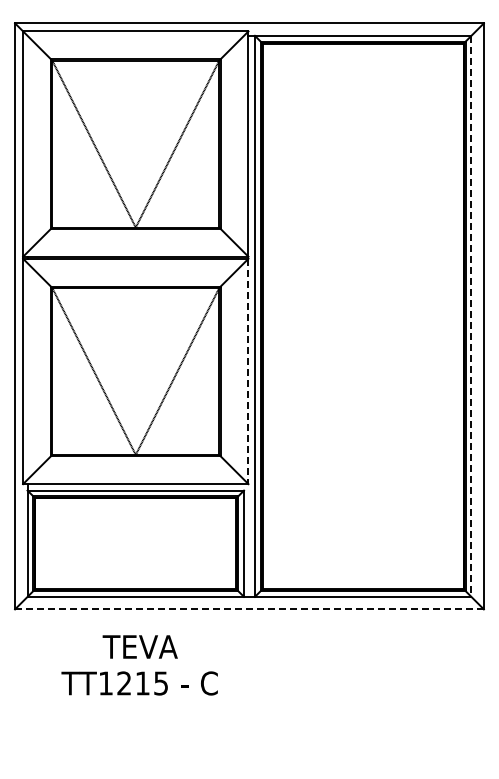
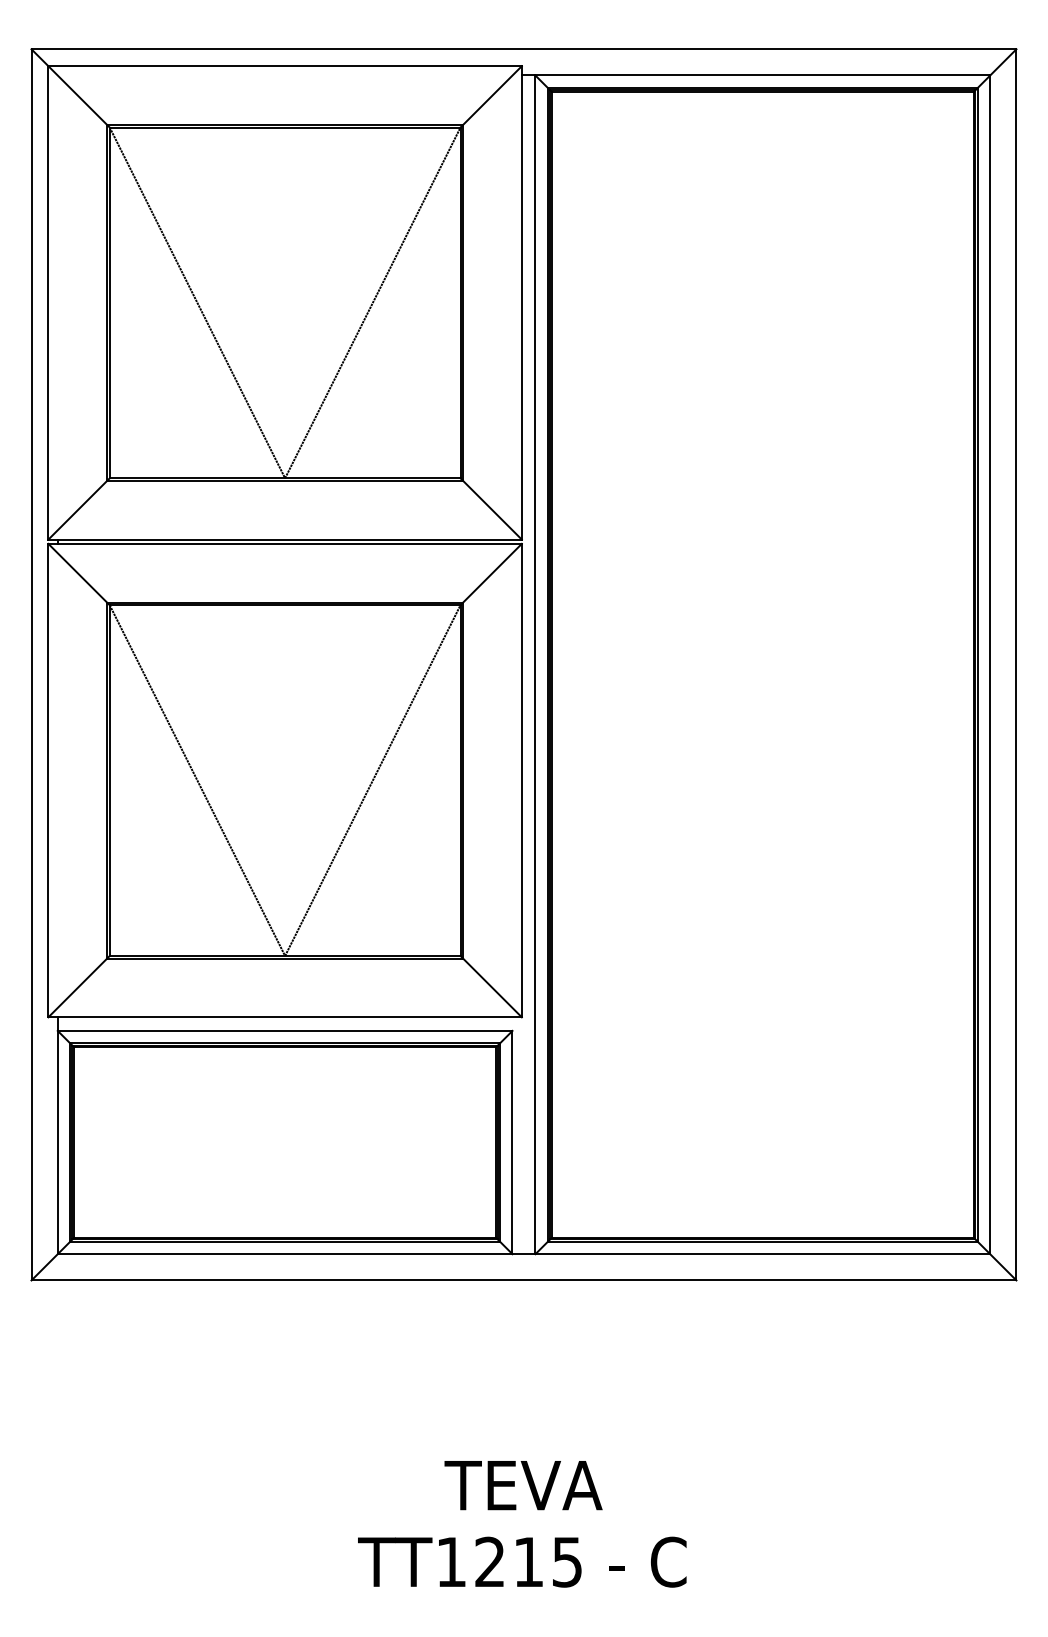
line: (471, 316) -> (990, 665), dashed -> solid
line: (248, 371) -> (521, 780), dashed -> solid
line: (248, 609) -> (521, 1280), dashed -> solid
text: (139, 665) -> (521, 1524), moved

